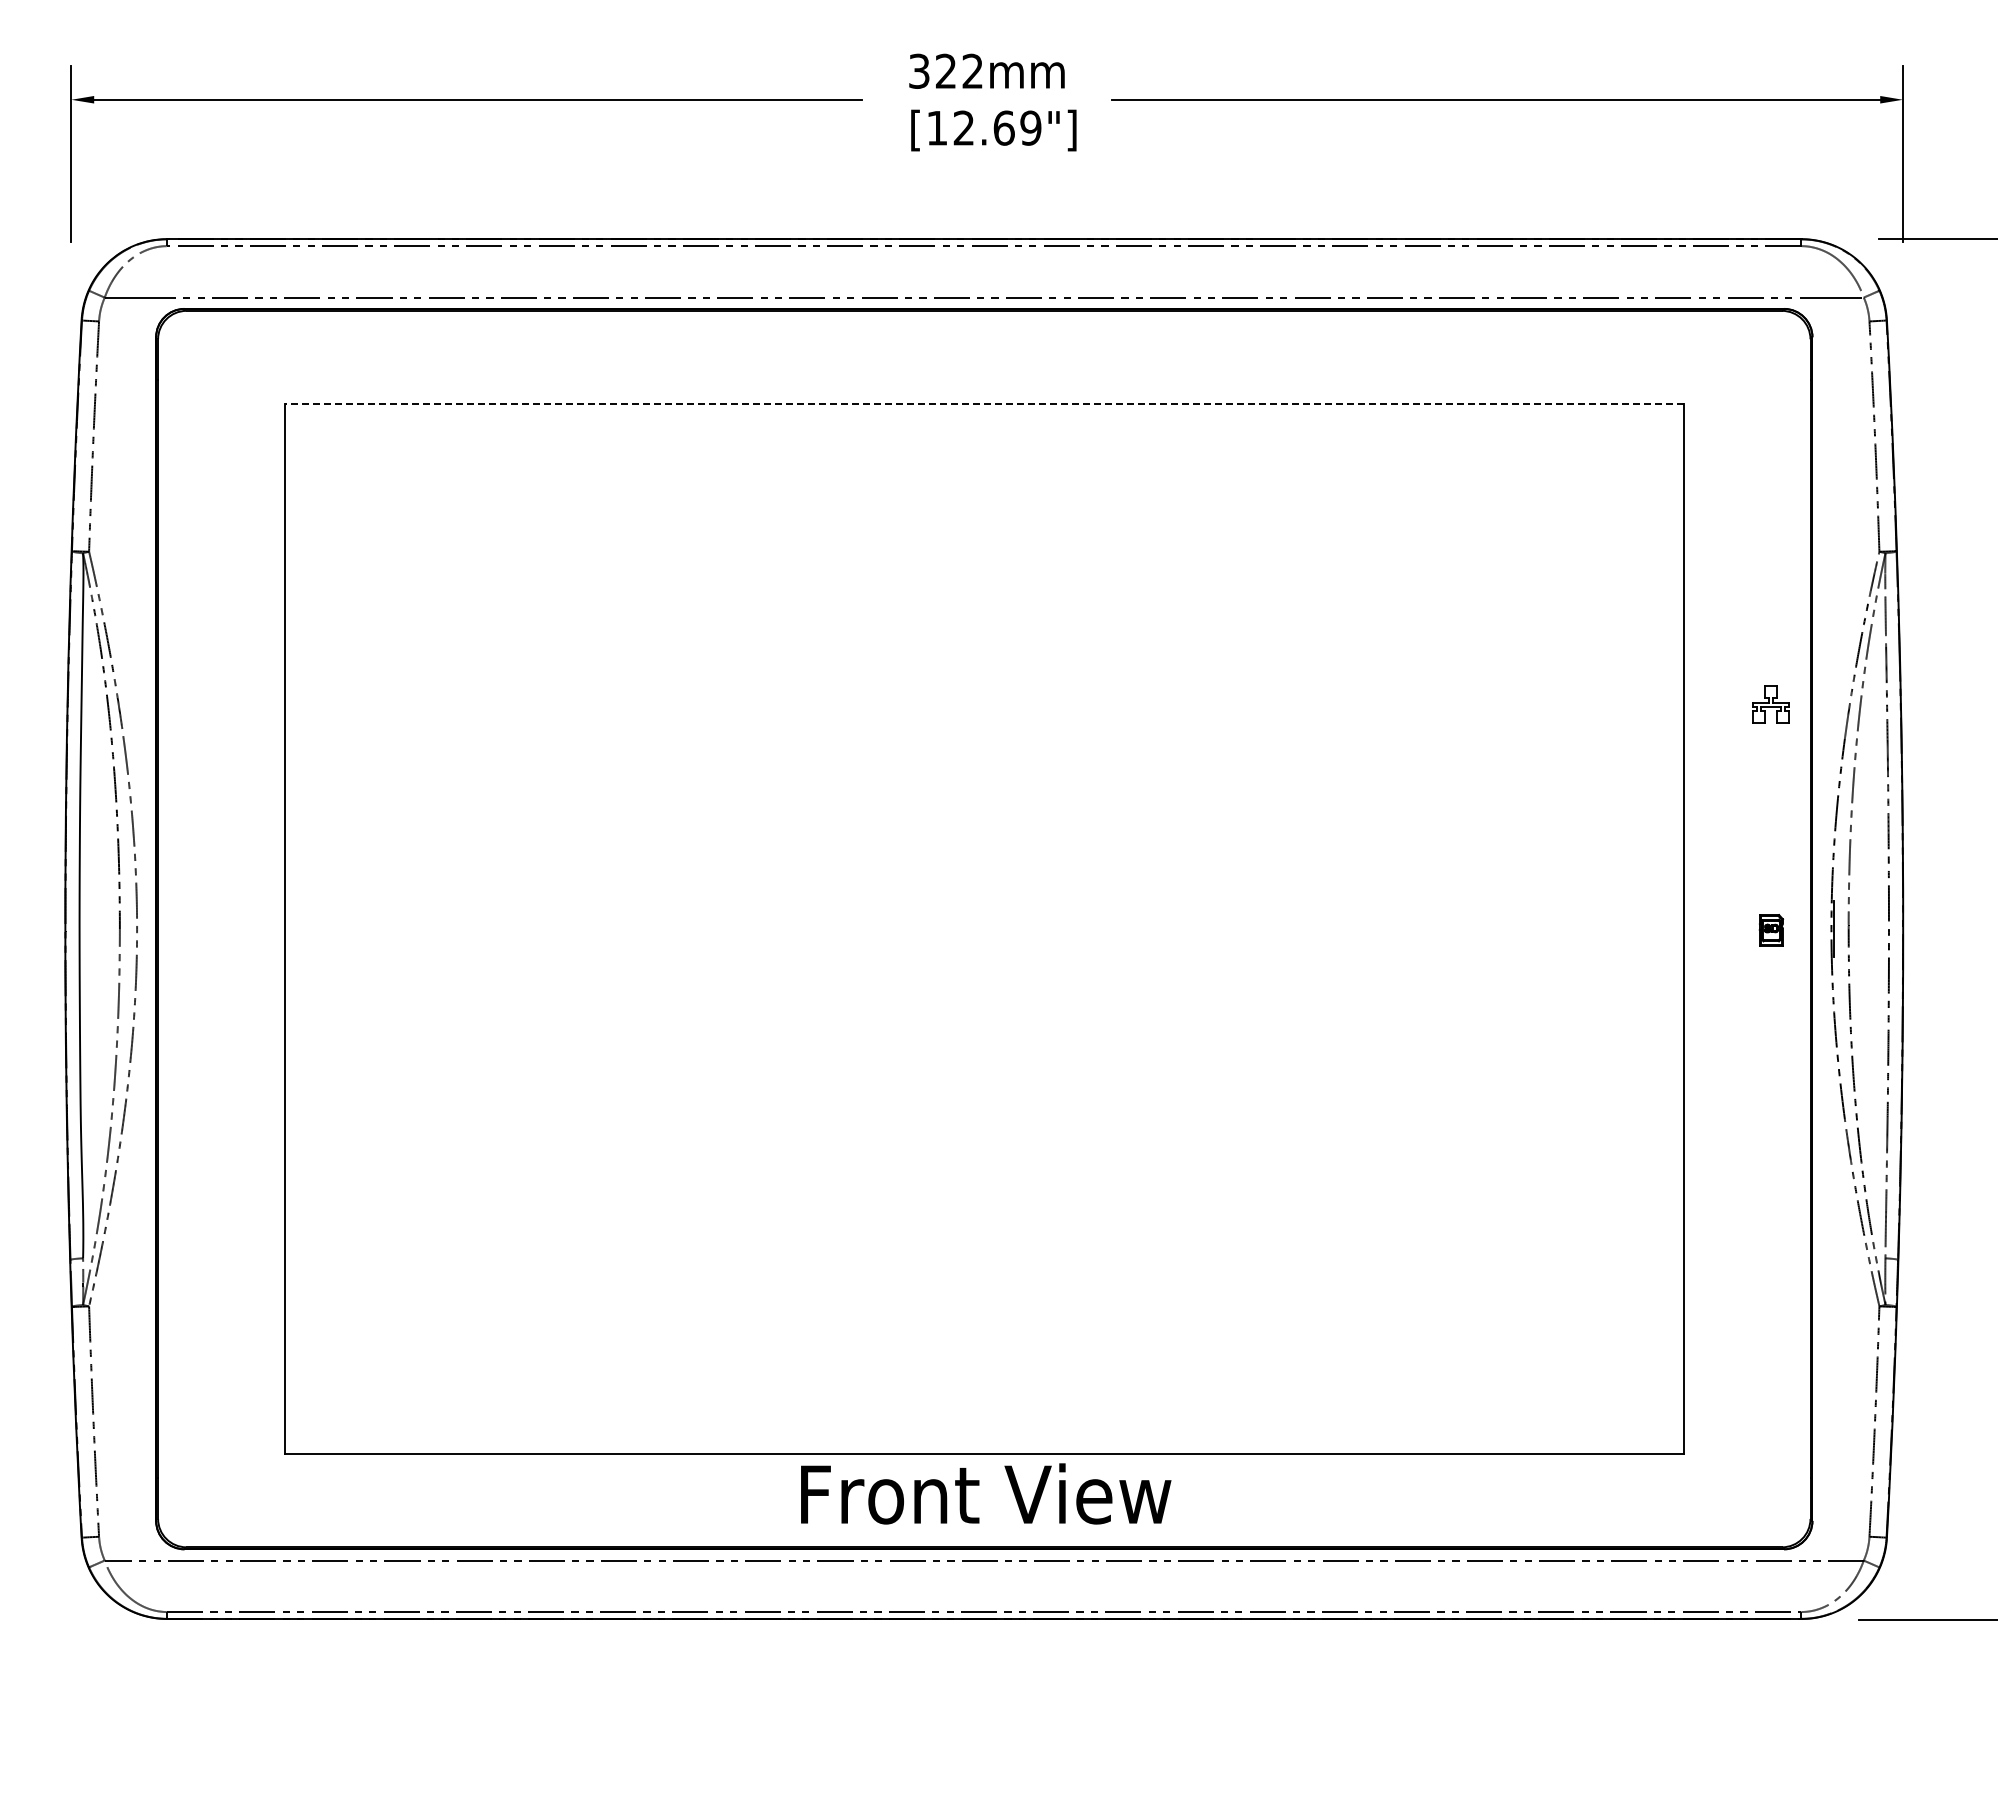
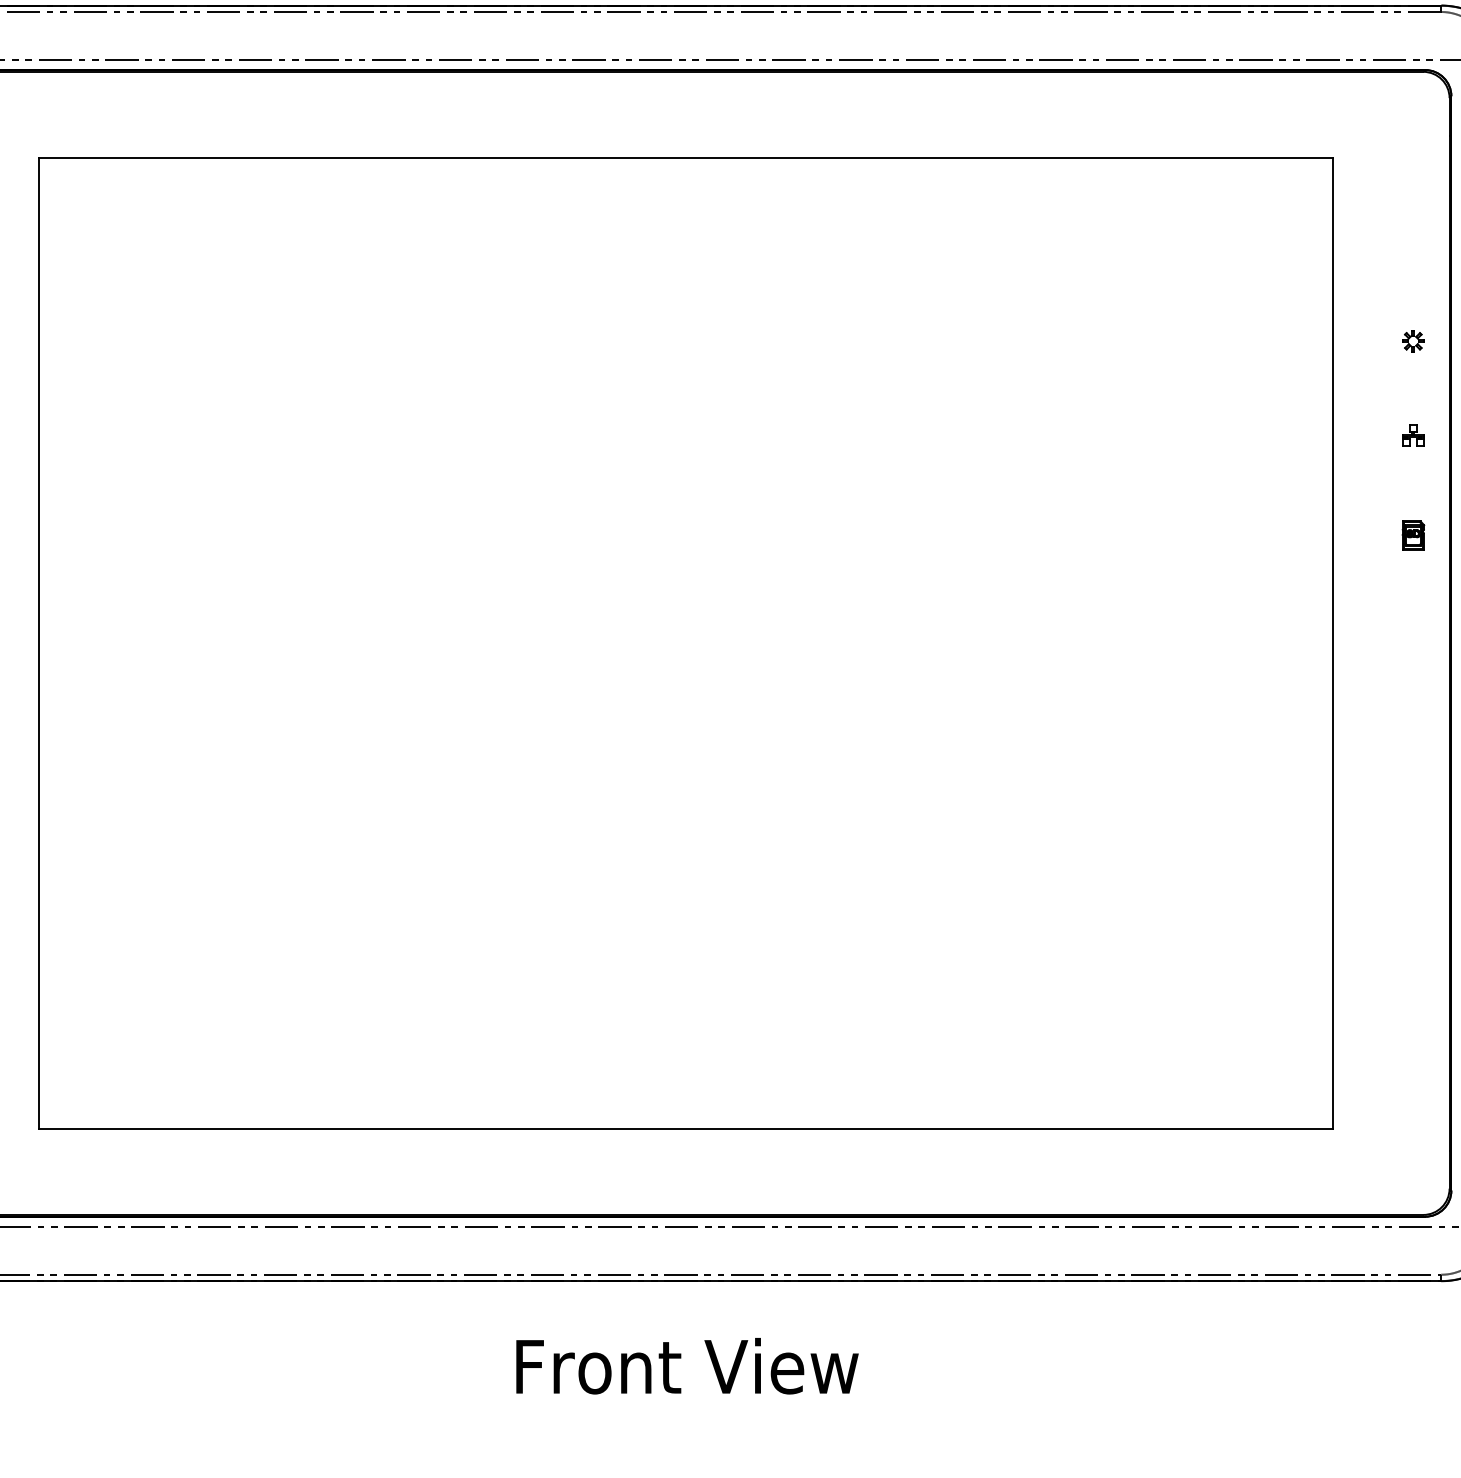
line: (984, 403) -> (685, 157), dashed -> solid
part: (1771, 602) -> (1413, 341), added
part: (1771, 704) -> (1413, 435), size x0.62
part: (1771, 930) -> (1413, 535), moved
text: (986, 1493) -> (687, 1365), moved

